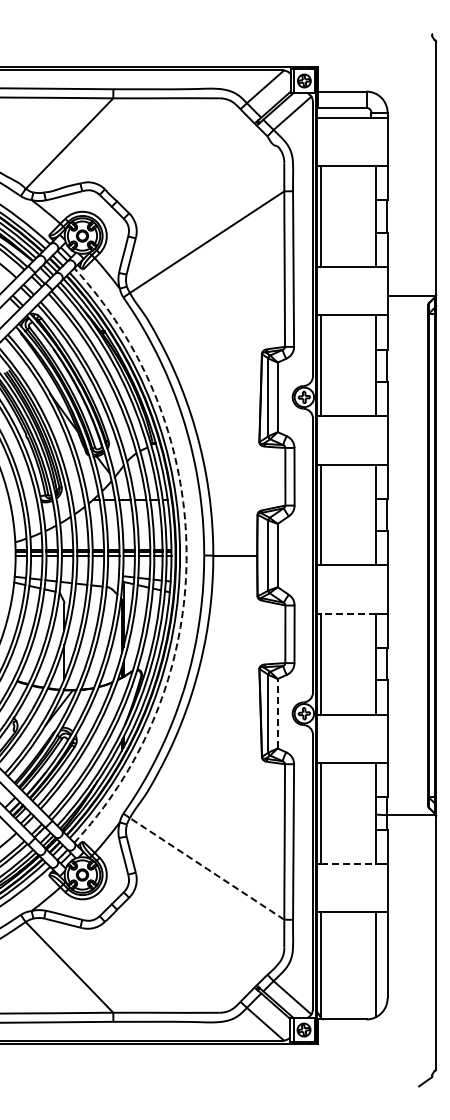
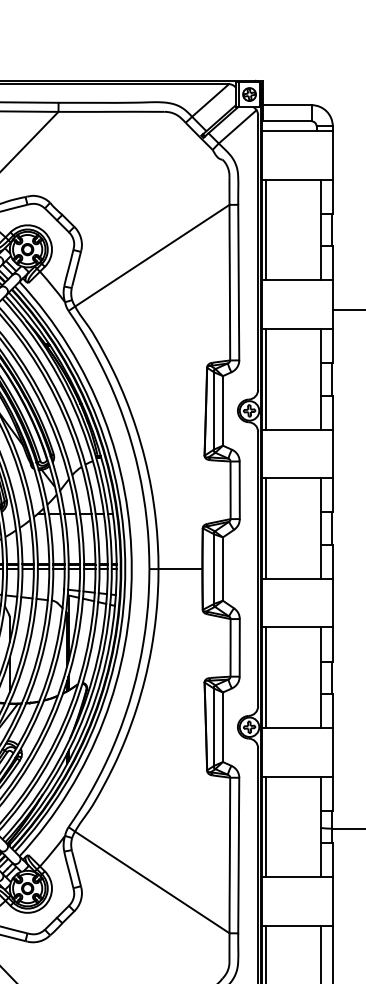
arc: (186, 555) -> (131, 569), dashed -> solid
line: (348, 613) -> (293, 627), dashed -> solid
line: (277, 713) -> (222, 727), dashed -> solid
line: (348, 863) -> (293, 877), dashed -> solid
line: (207, 869) -> (152, 883), dashed -> solid

